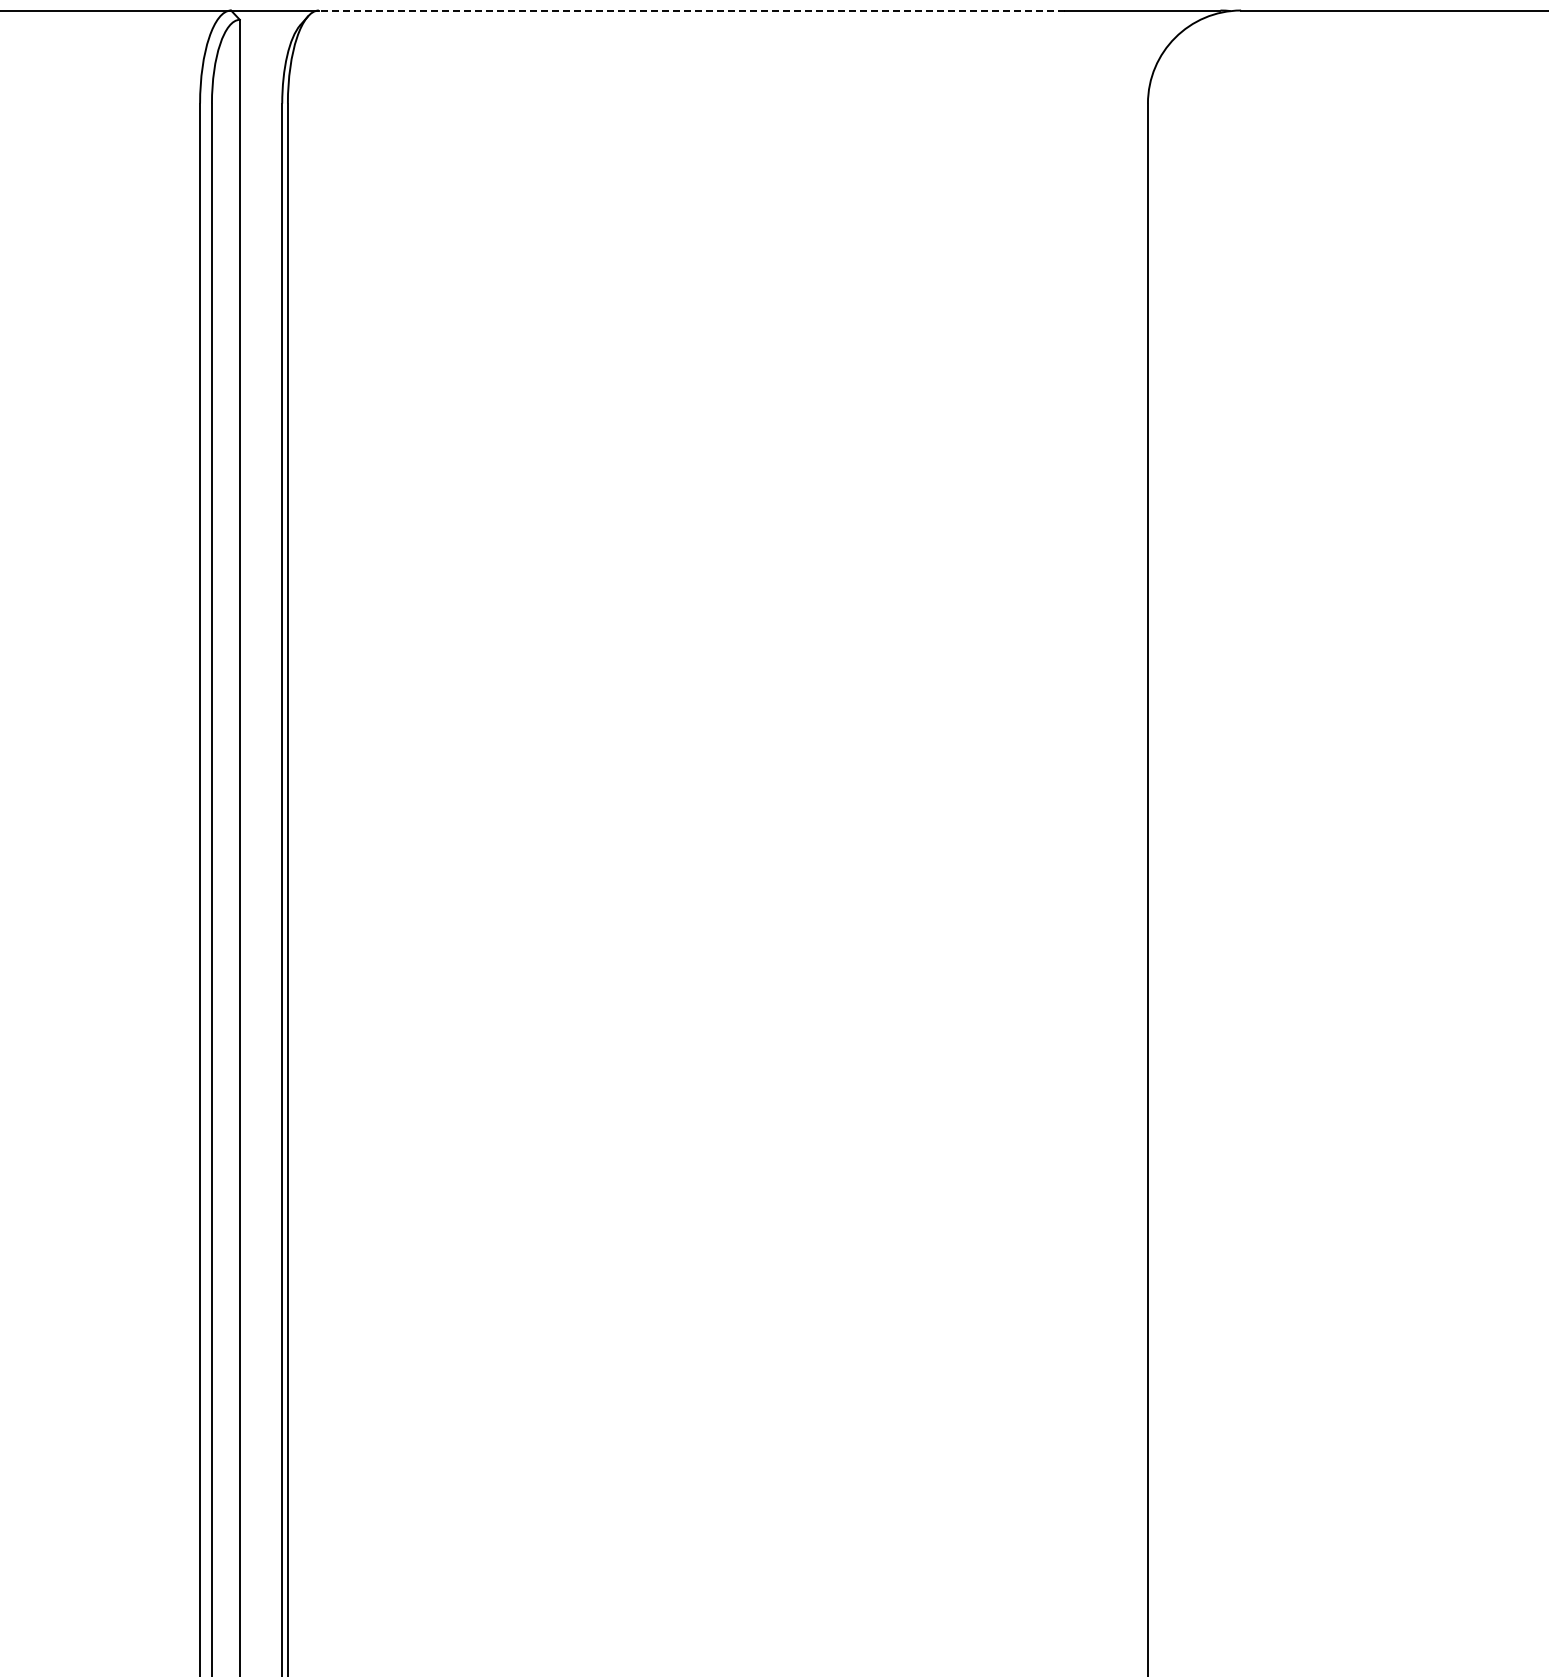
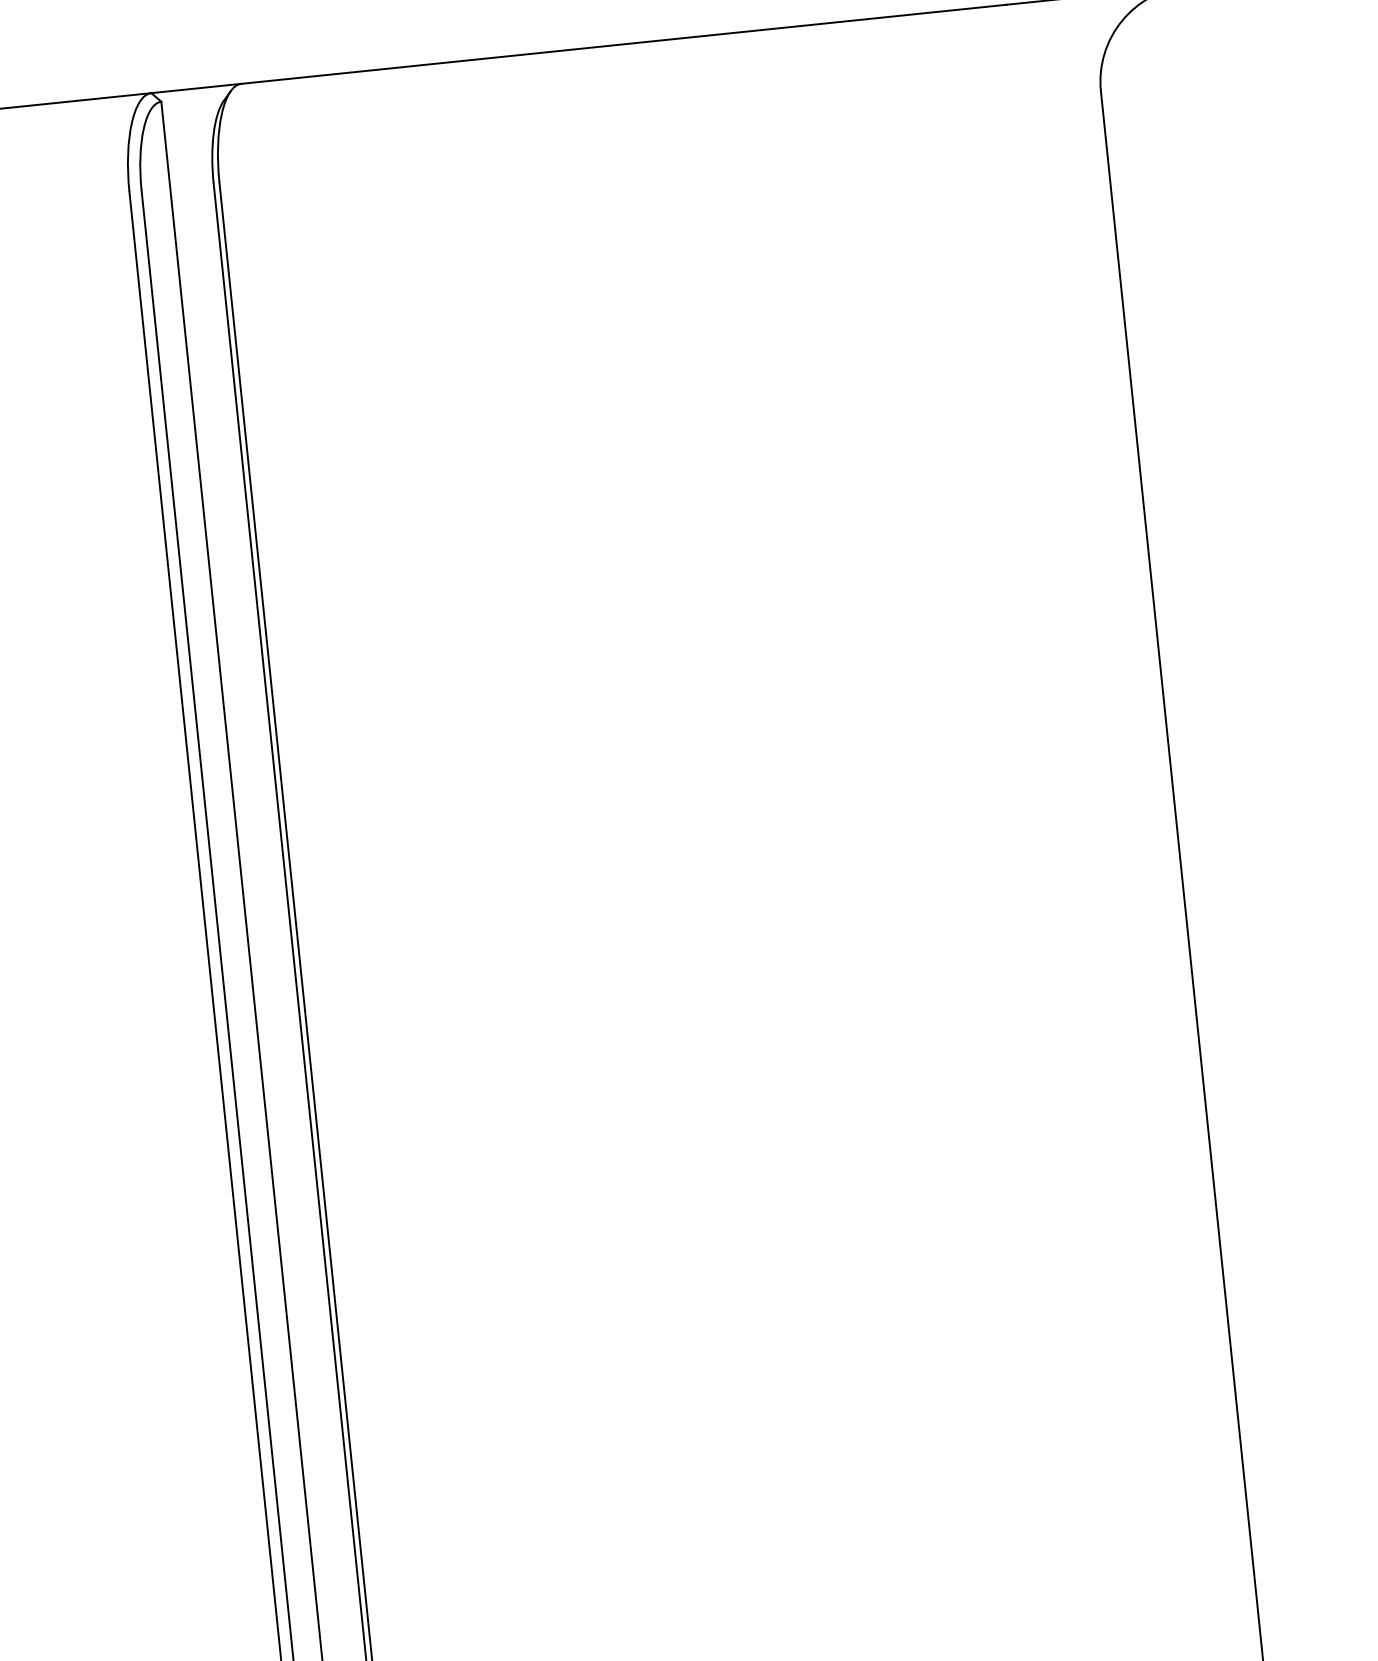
line: (691, 10) -> (623, 44), dashed -> solid

